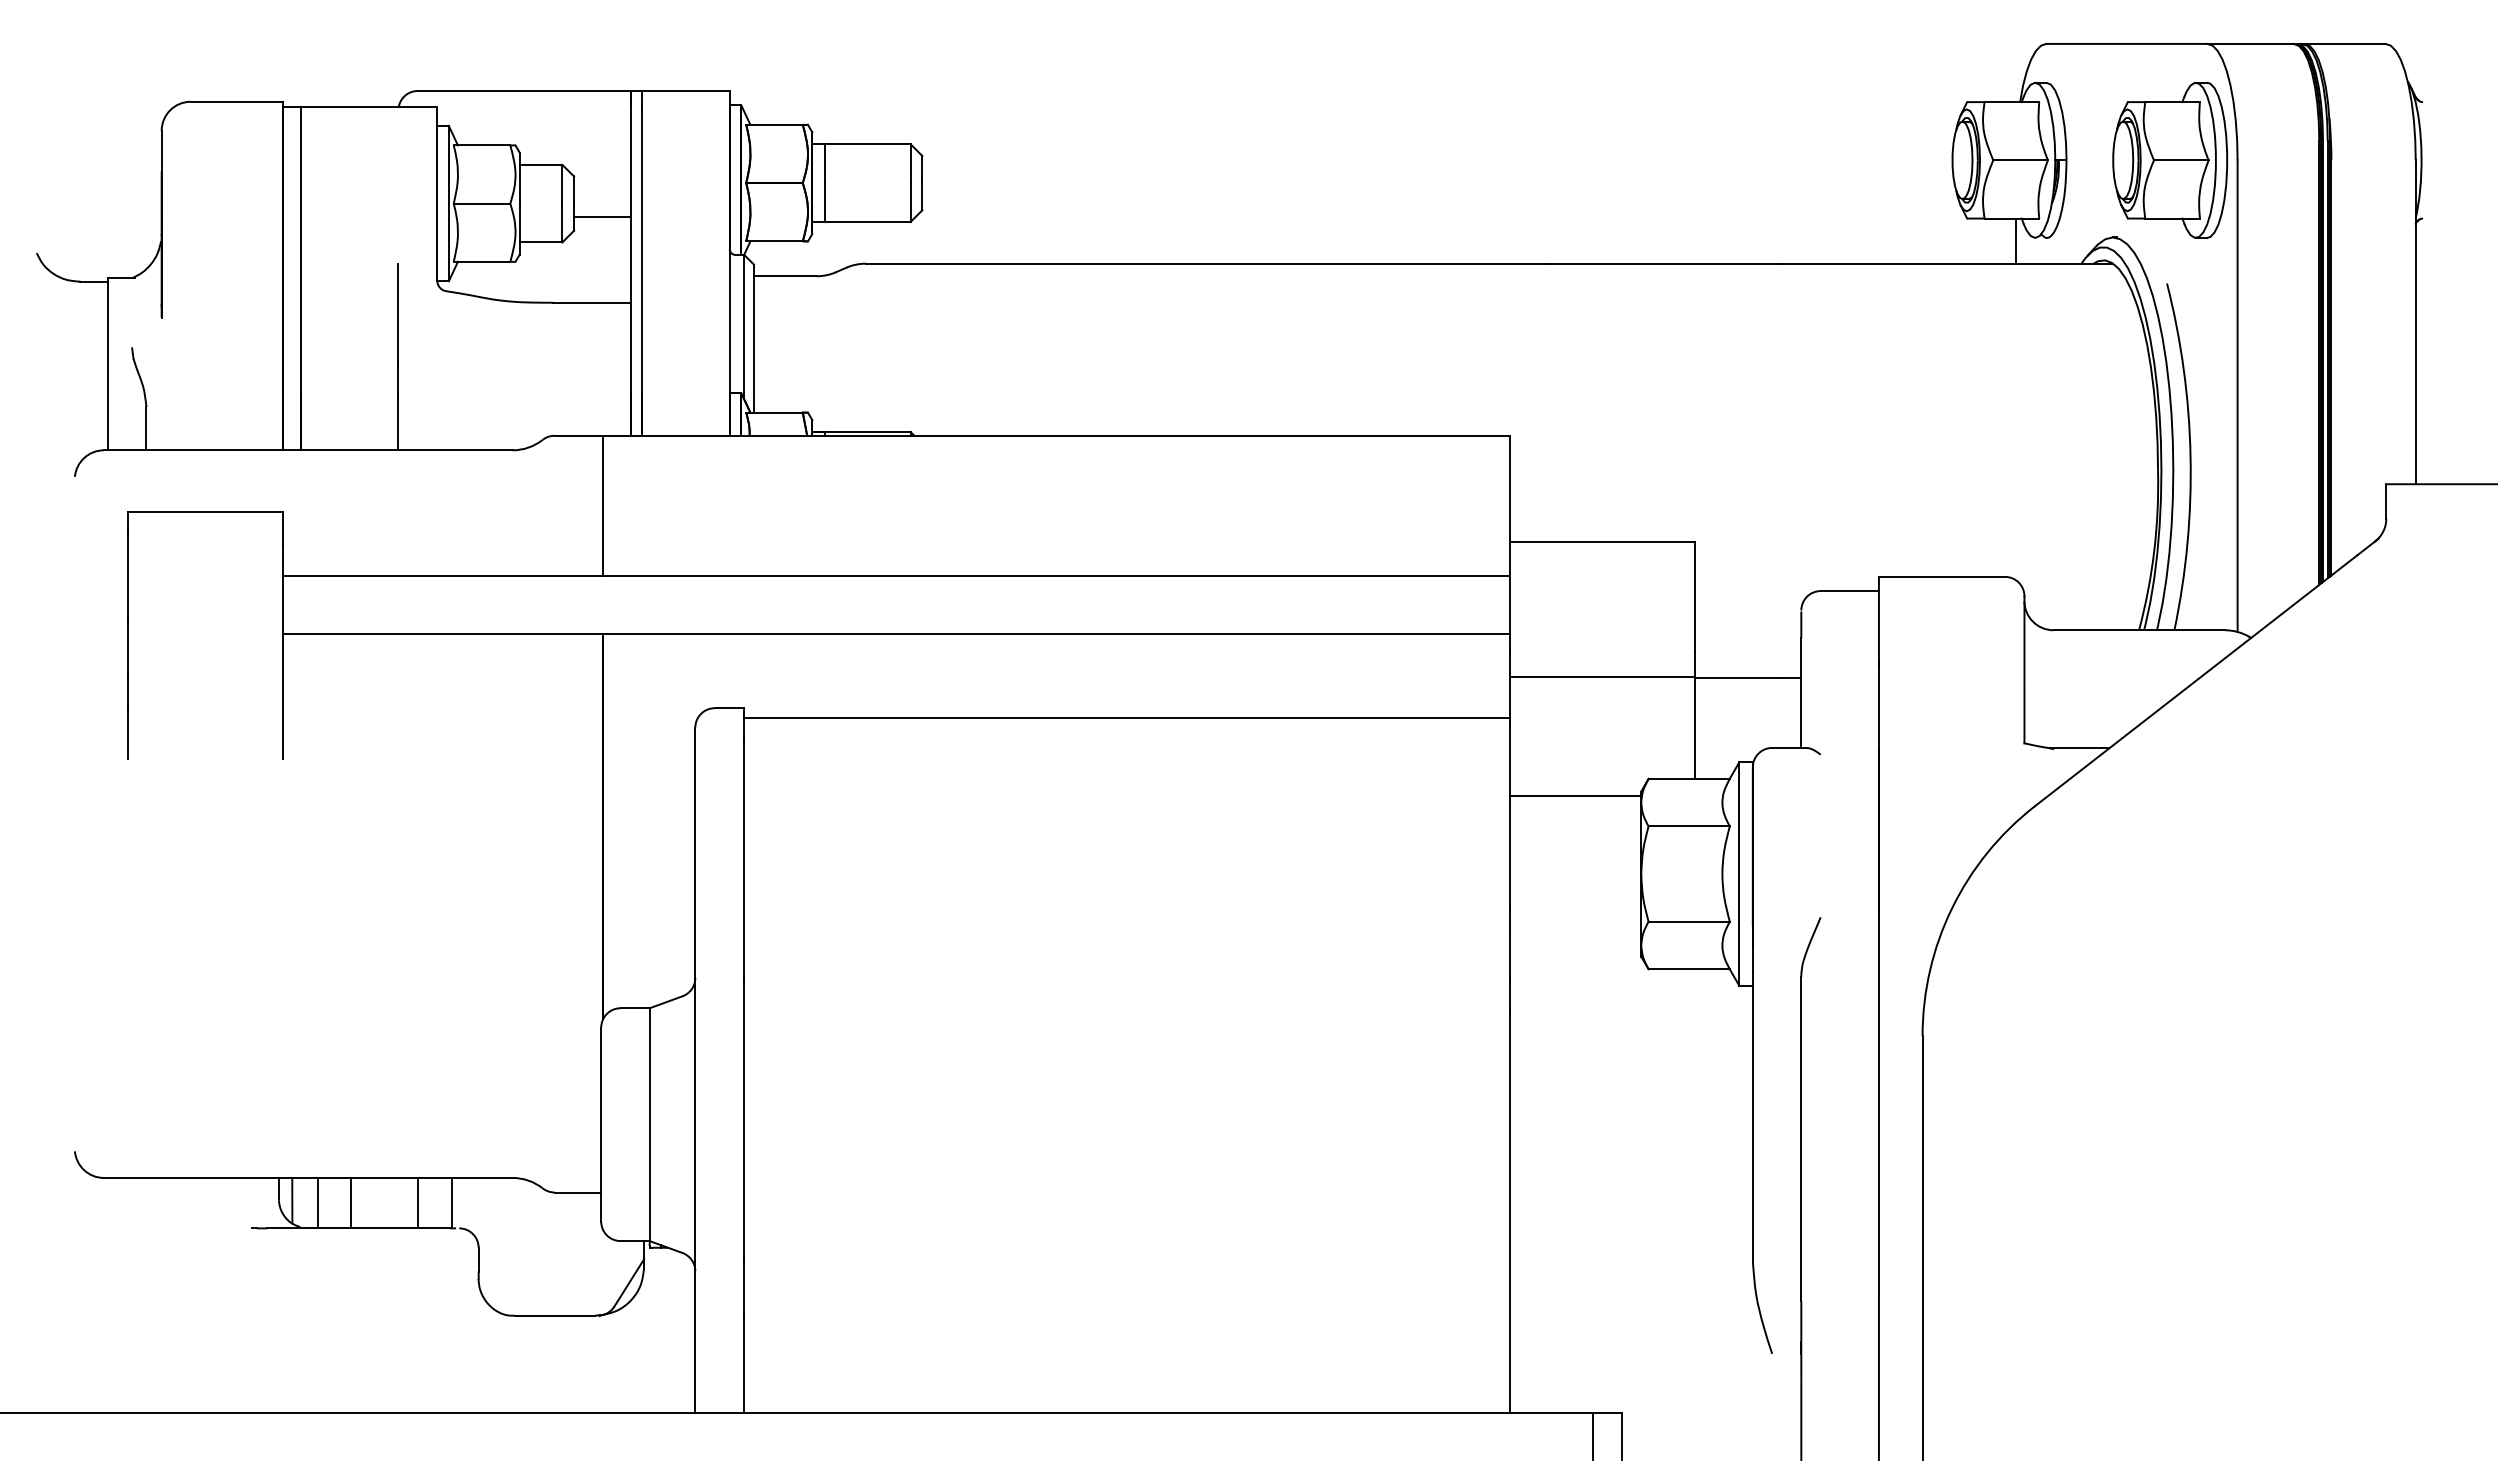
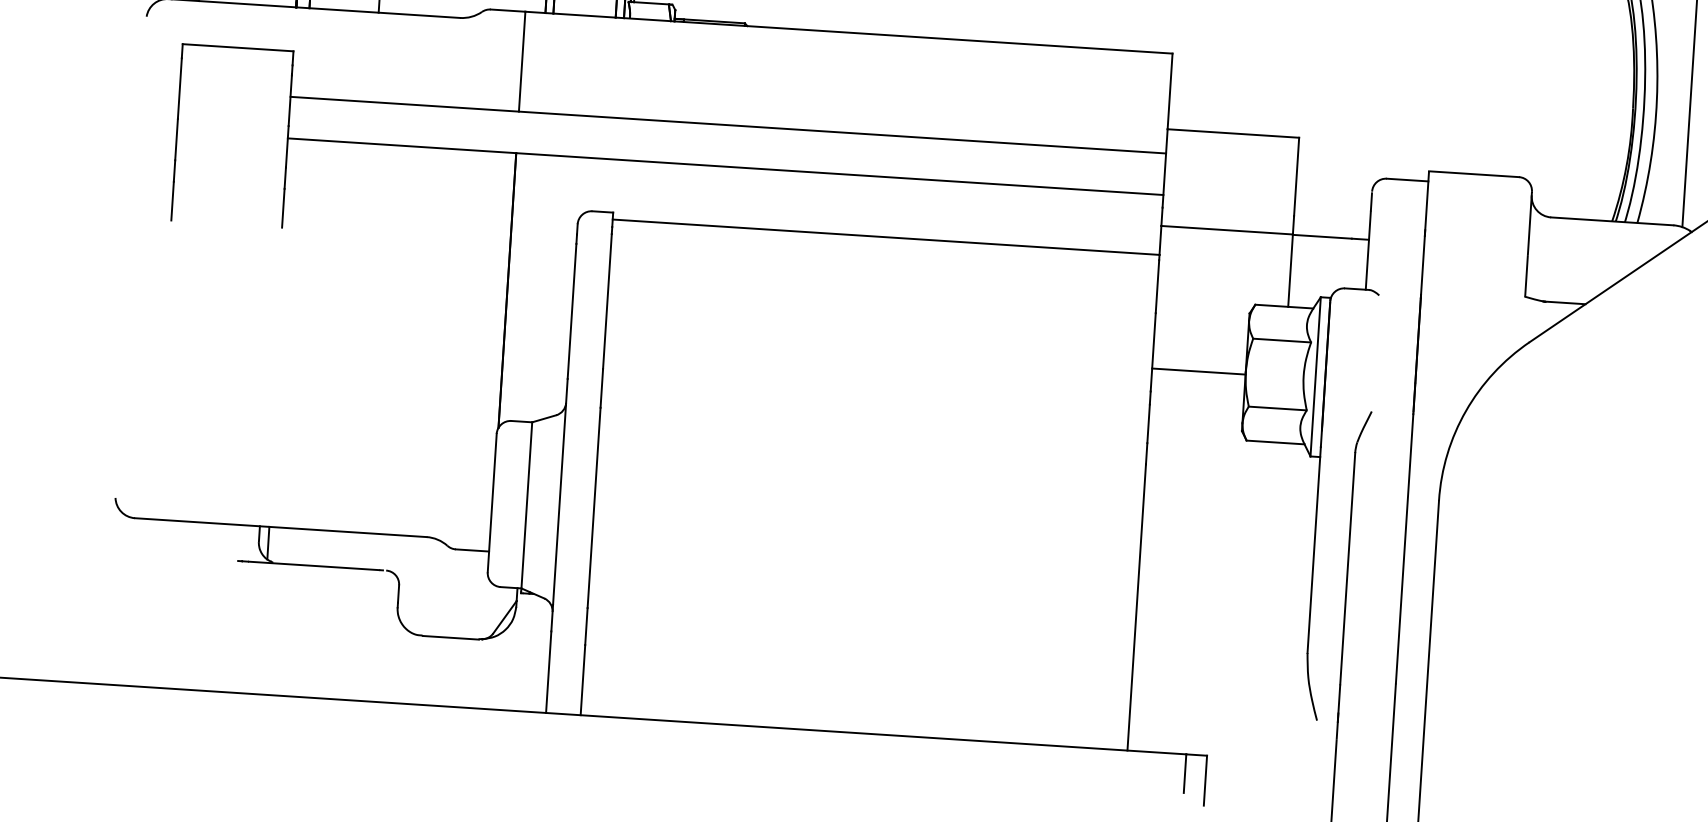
line: (1575, 796) -> (1198, 371), moved
line: (317, 1202) -> (286, 545), removed
line: (351, 1202) -> (310, 547), removed
line: (418, 1202) -> (358, 550), removed
line: (452, 1202) -> (382, 551), removed

